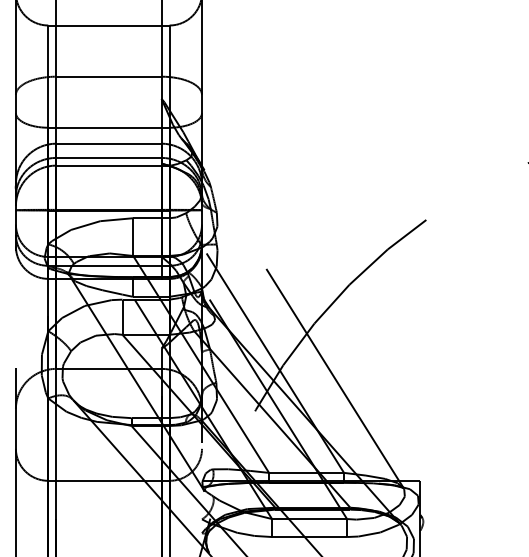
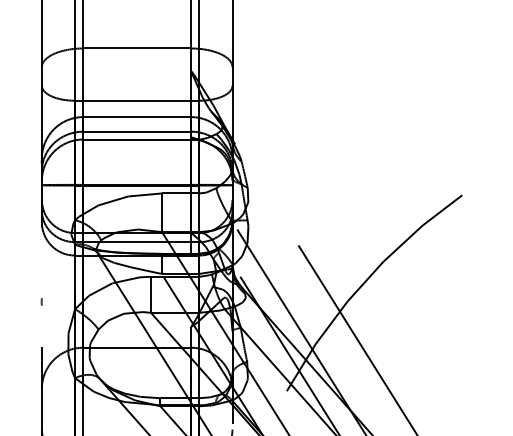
curve: (15, 323) -> (41, 301), added

